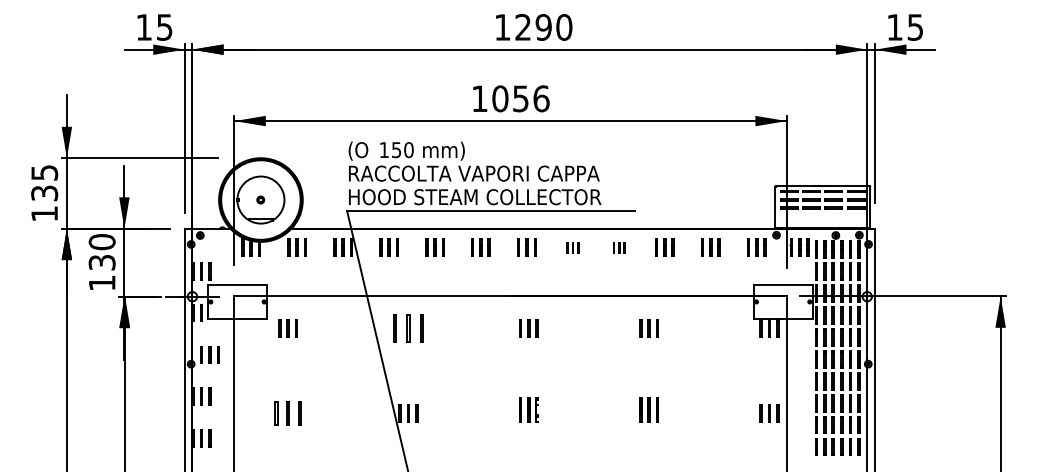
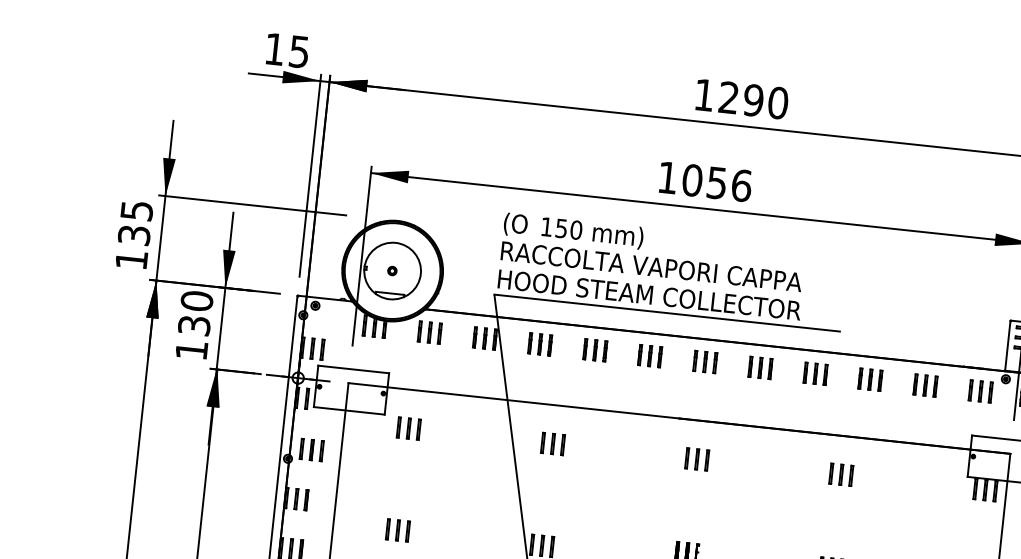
part: (572, 247) -> (759, 367), size x1.67
part: (618, 247) -> (814, 373), size x1.67
part: (408, 328) -> (552, 443), size x0.62
part: (287, 413) -> (397, 530), size x0.71

